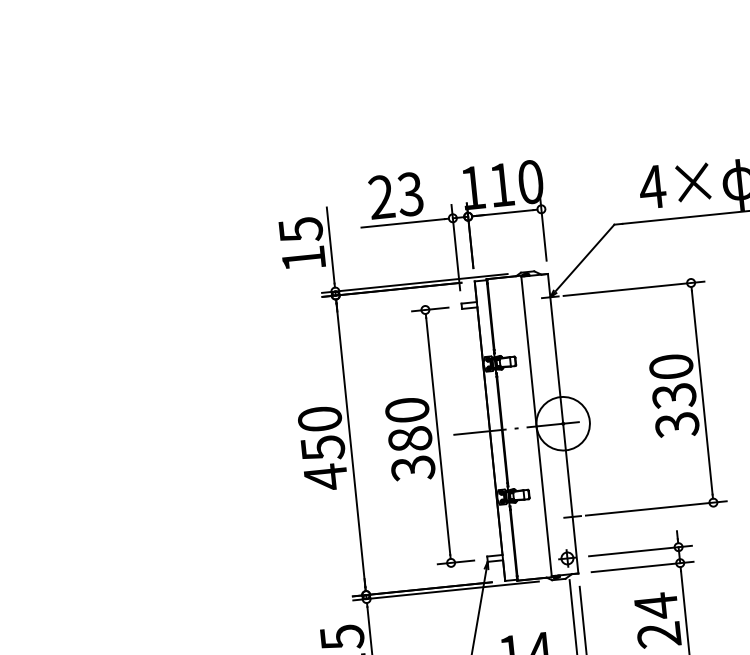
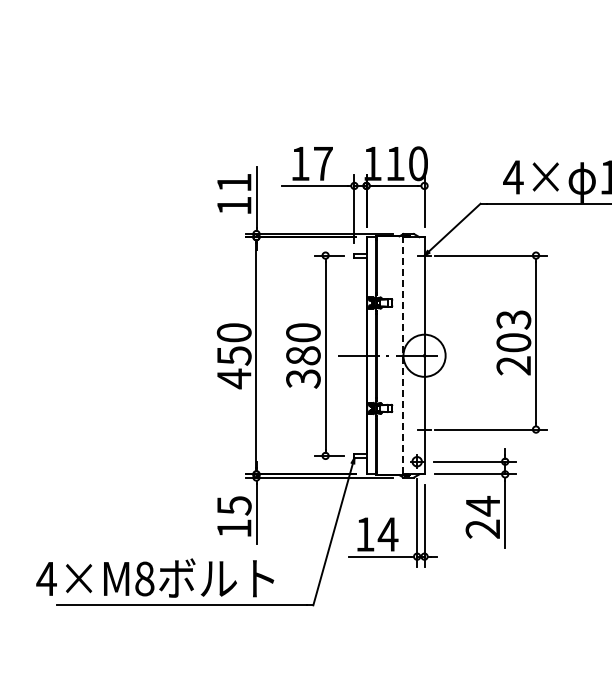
text: (395, 195) -> (311, 163), 23 -> 17
text: (300, 229) -> (234, 182), 15 -> 11
text: (673, 395) -> (513, 342), 330 -> 203
line: (536, 427) -> (403, 356), solid -> dashed

